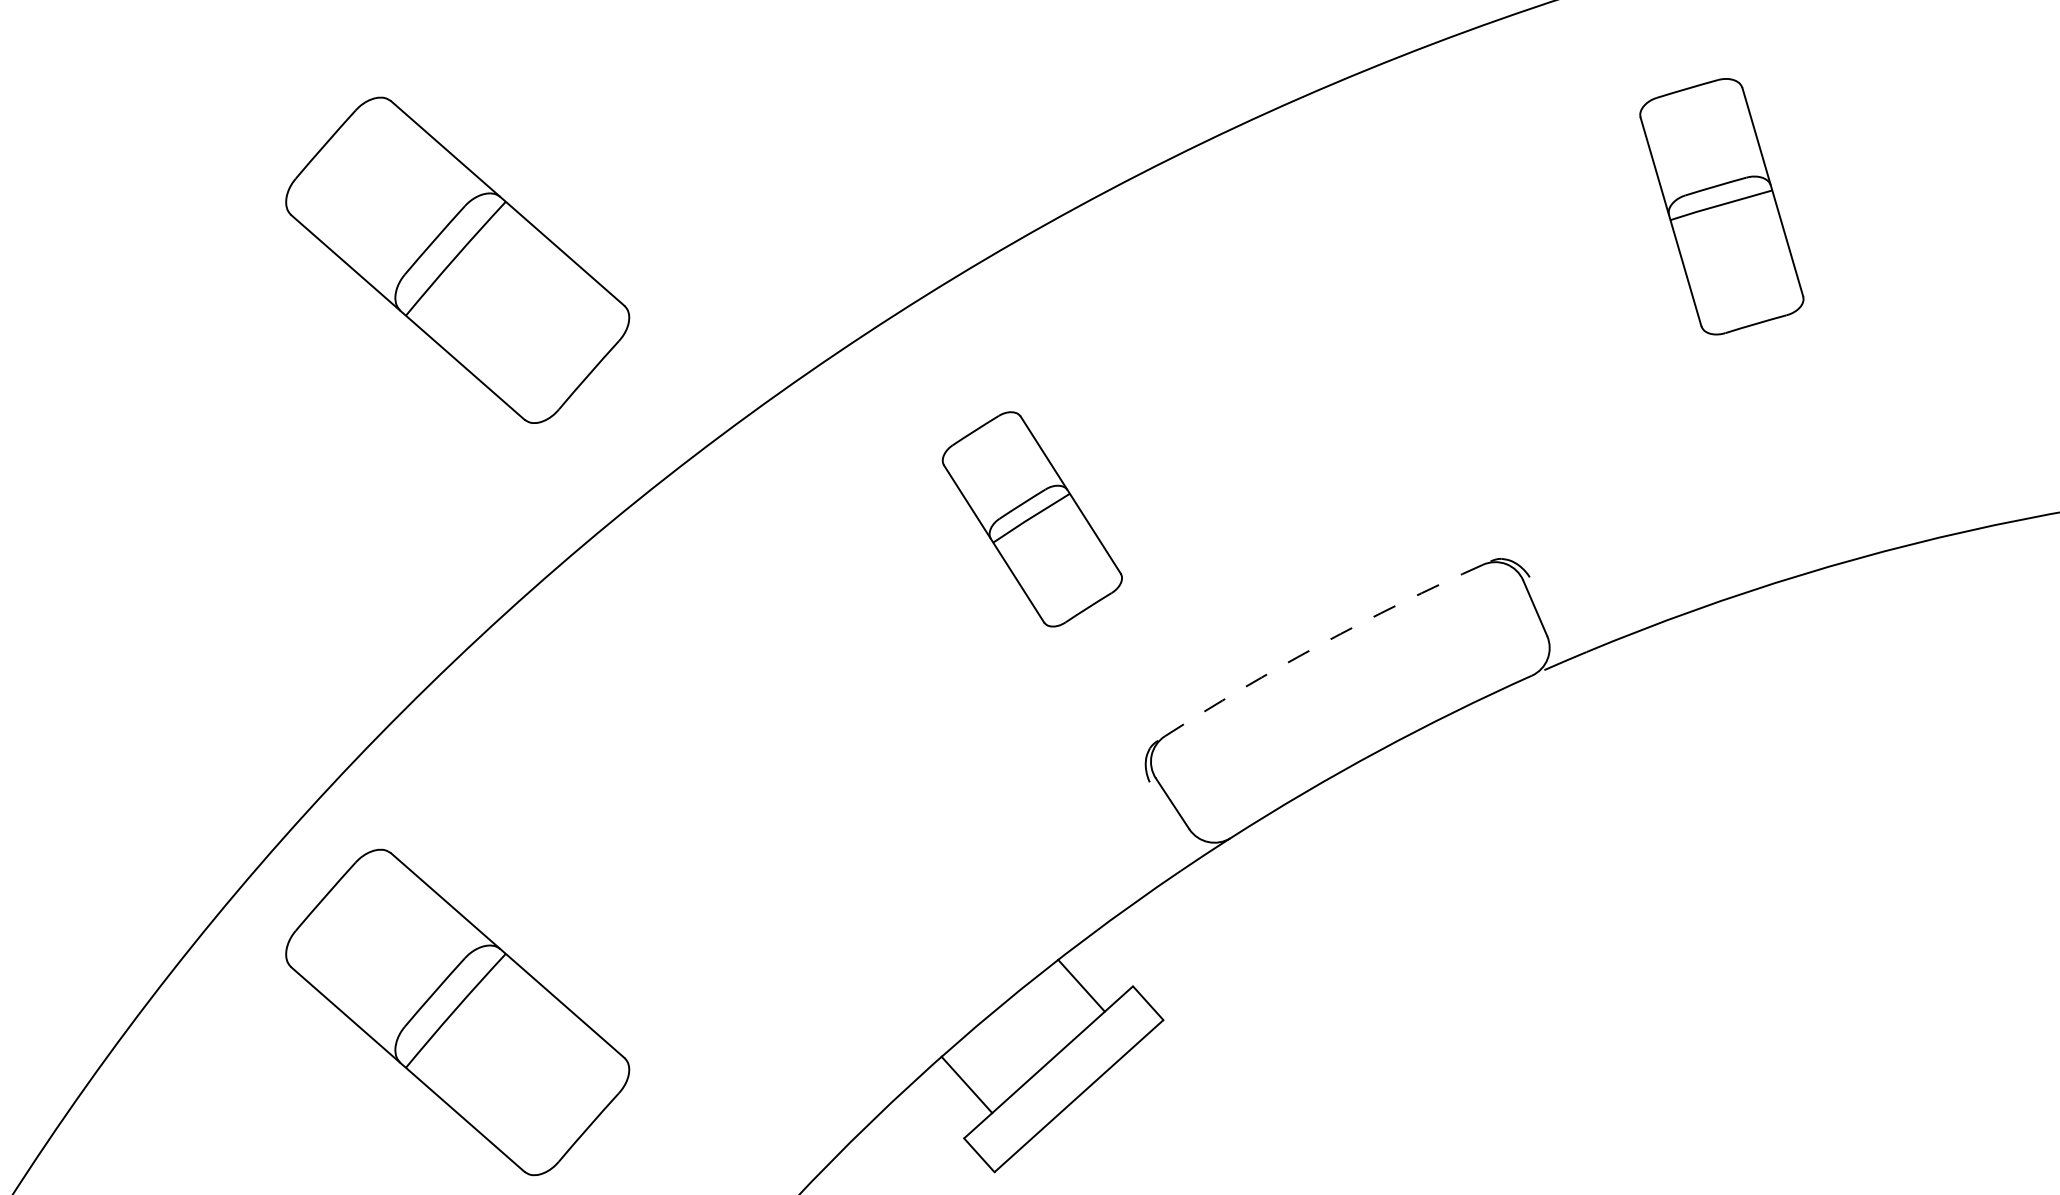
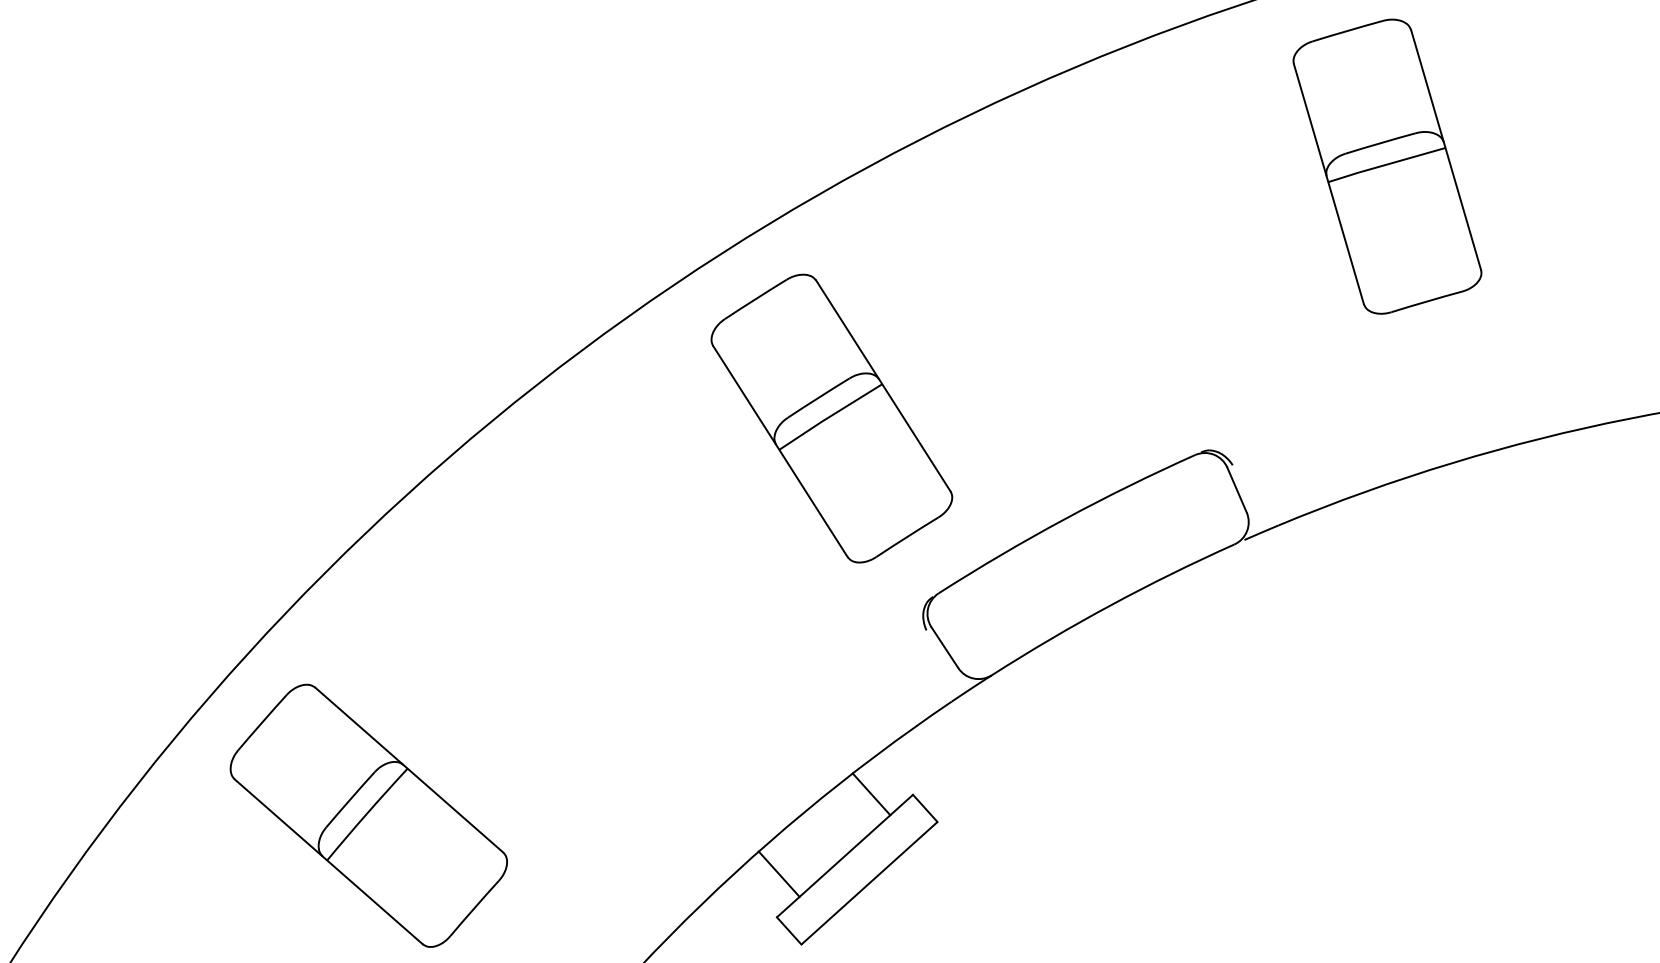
part: (1721, 206) -> (1387, 166), size x1.43
part: (457, 259) -> (368, 209), removed
part: (1031, 519) -> (831, 418), size x1.67
arc: (1321, 644) -> (1064, 519), dashed -> solid

